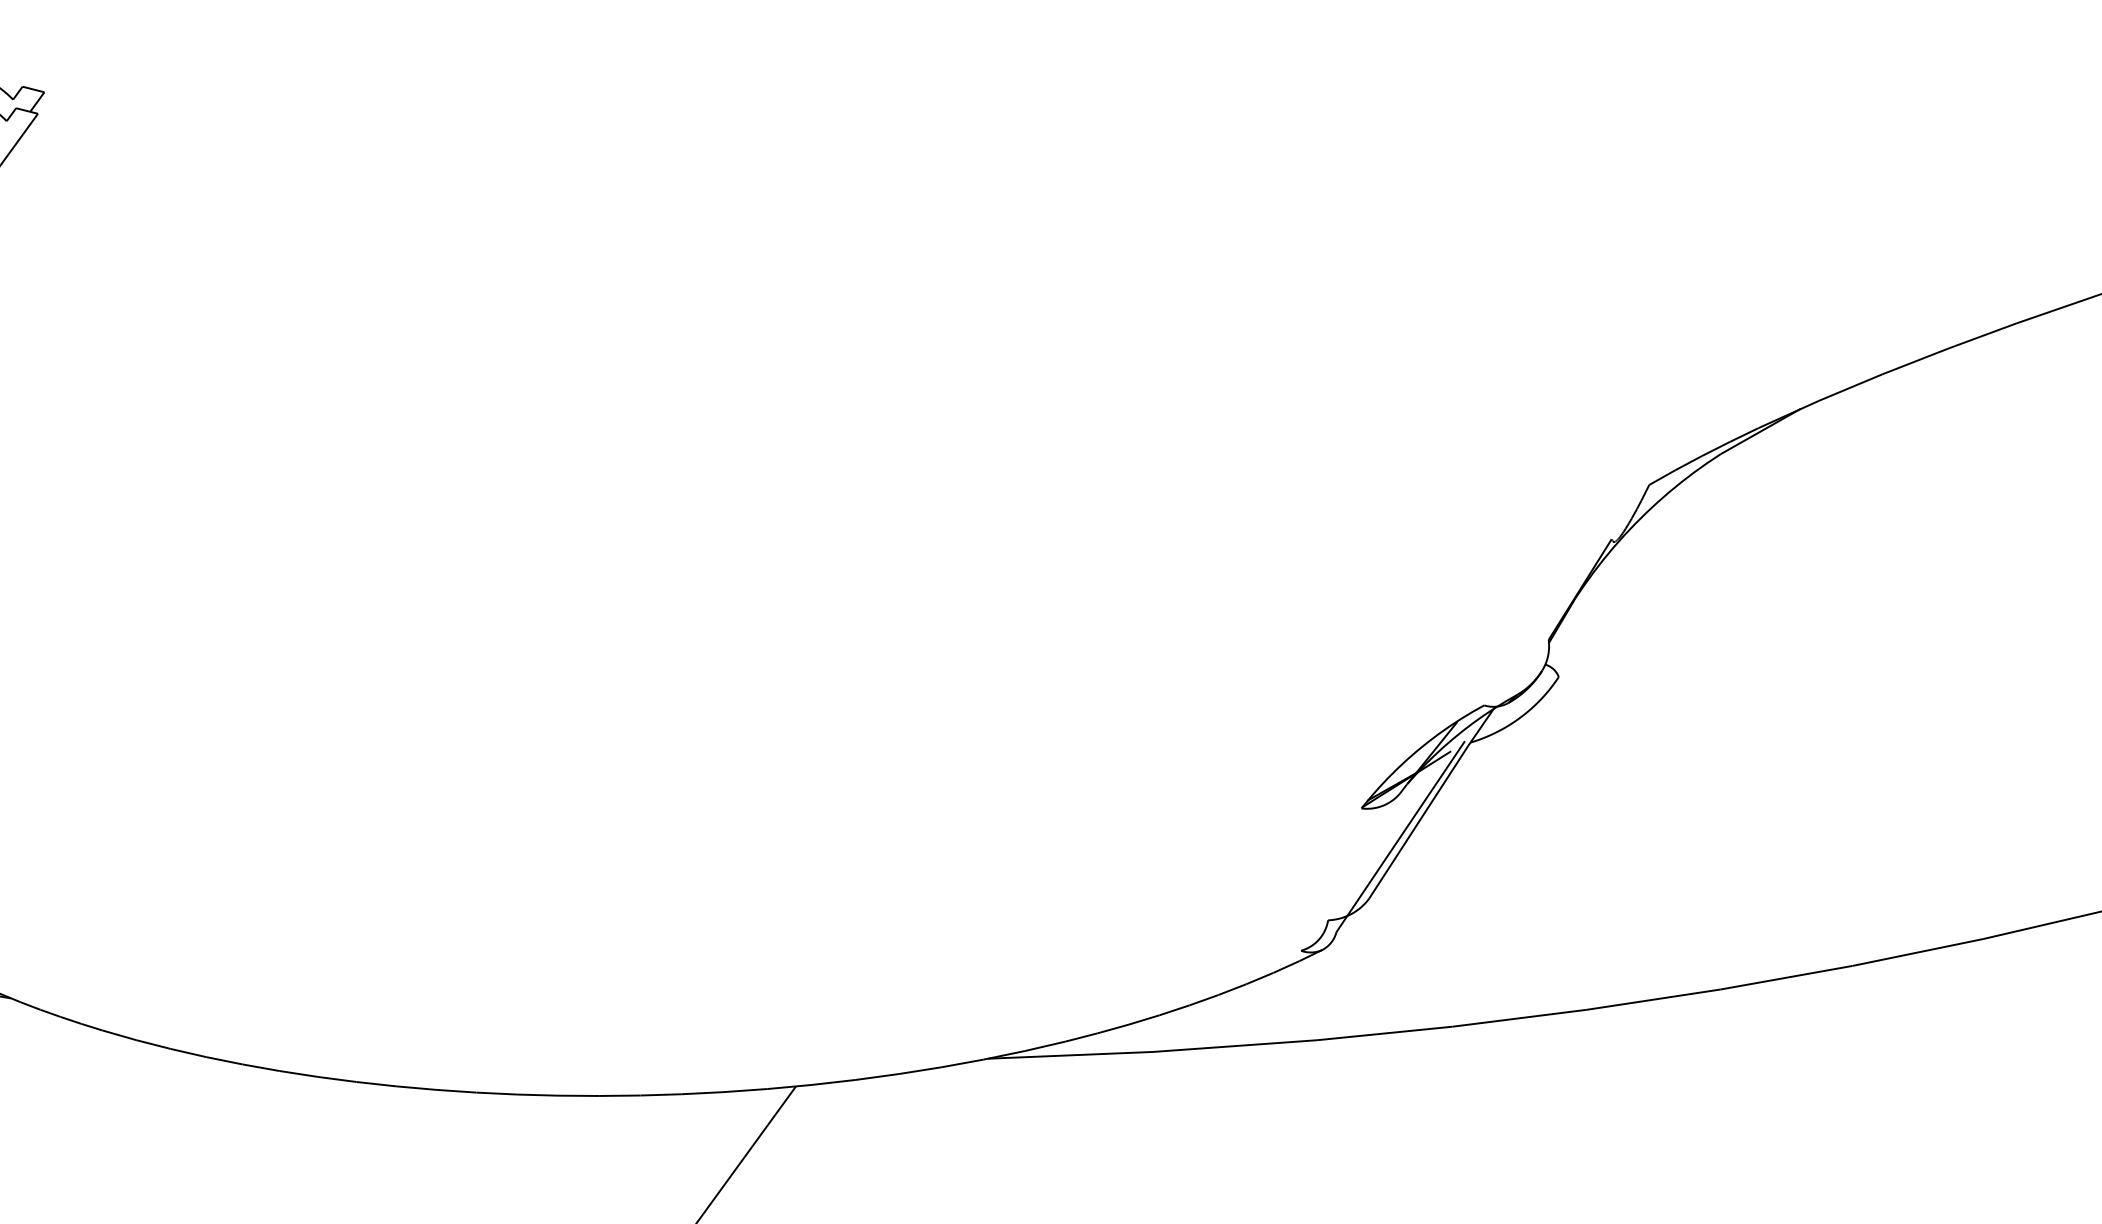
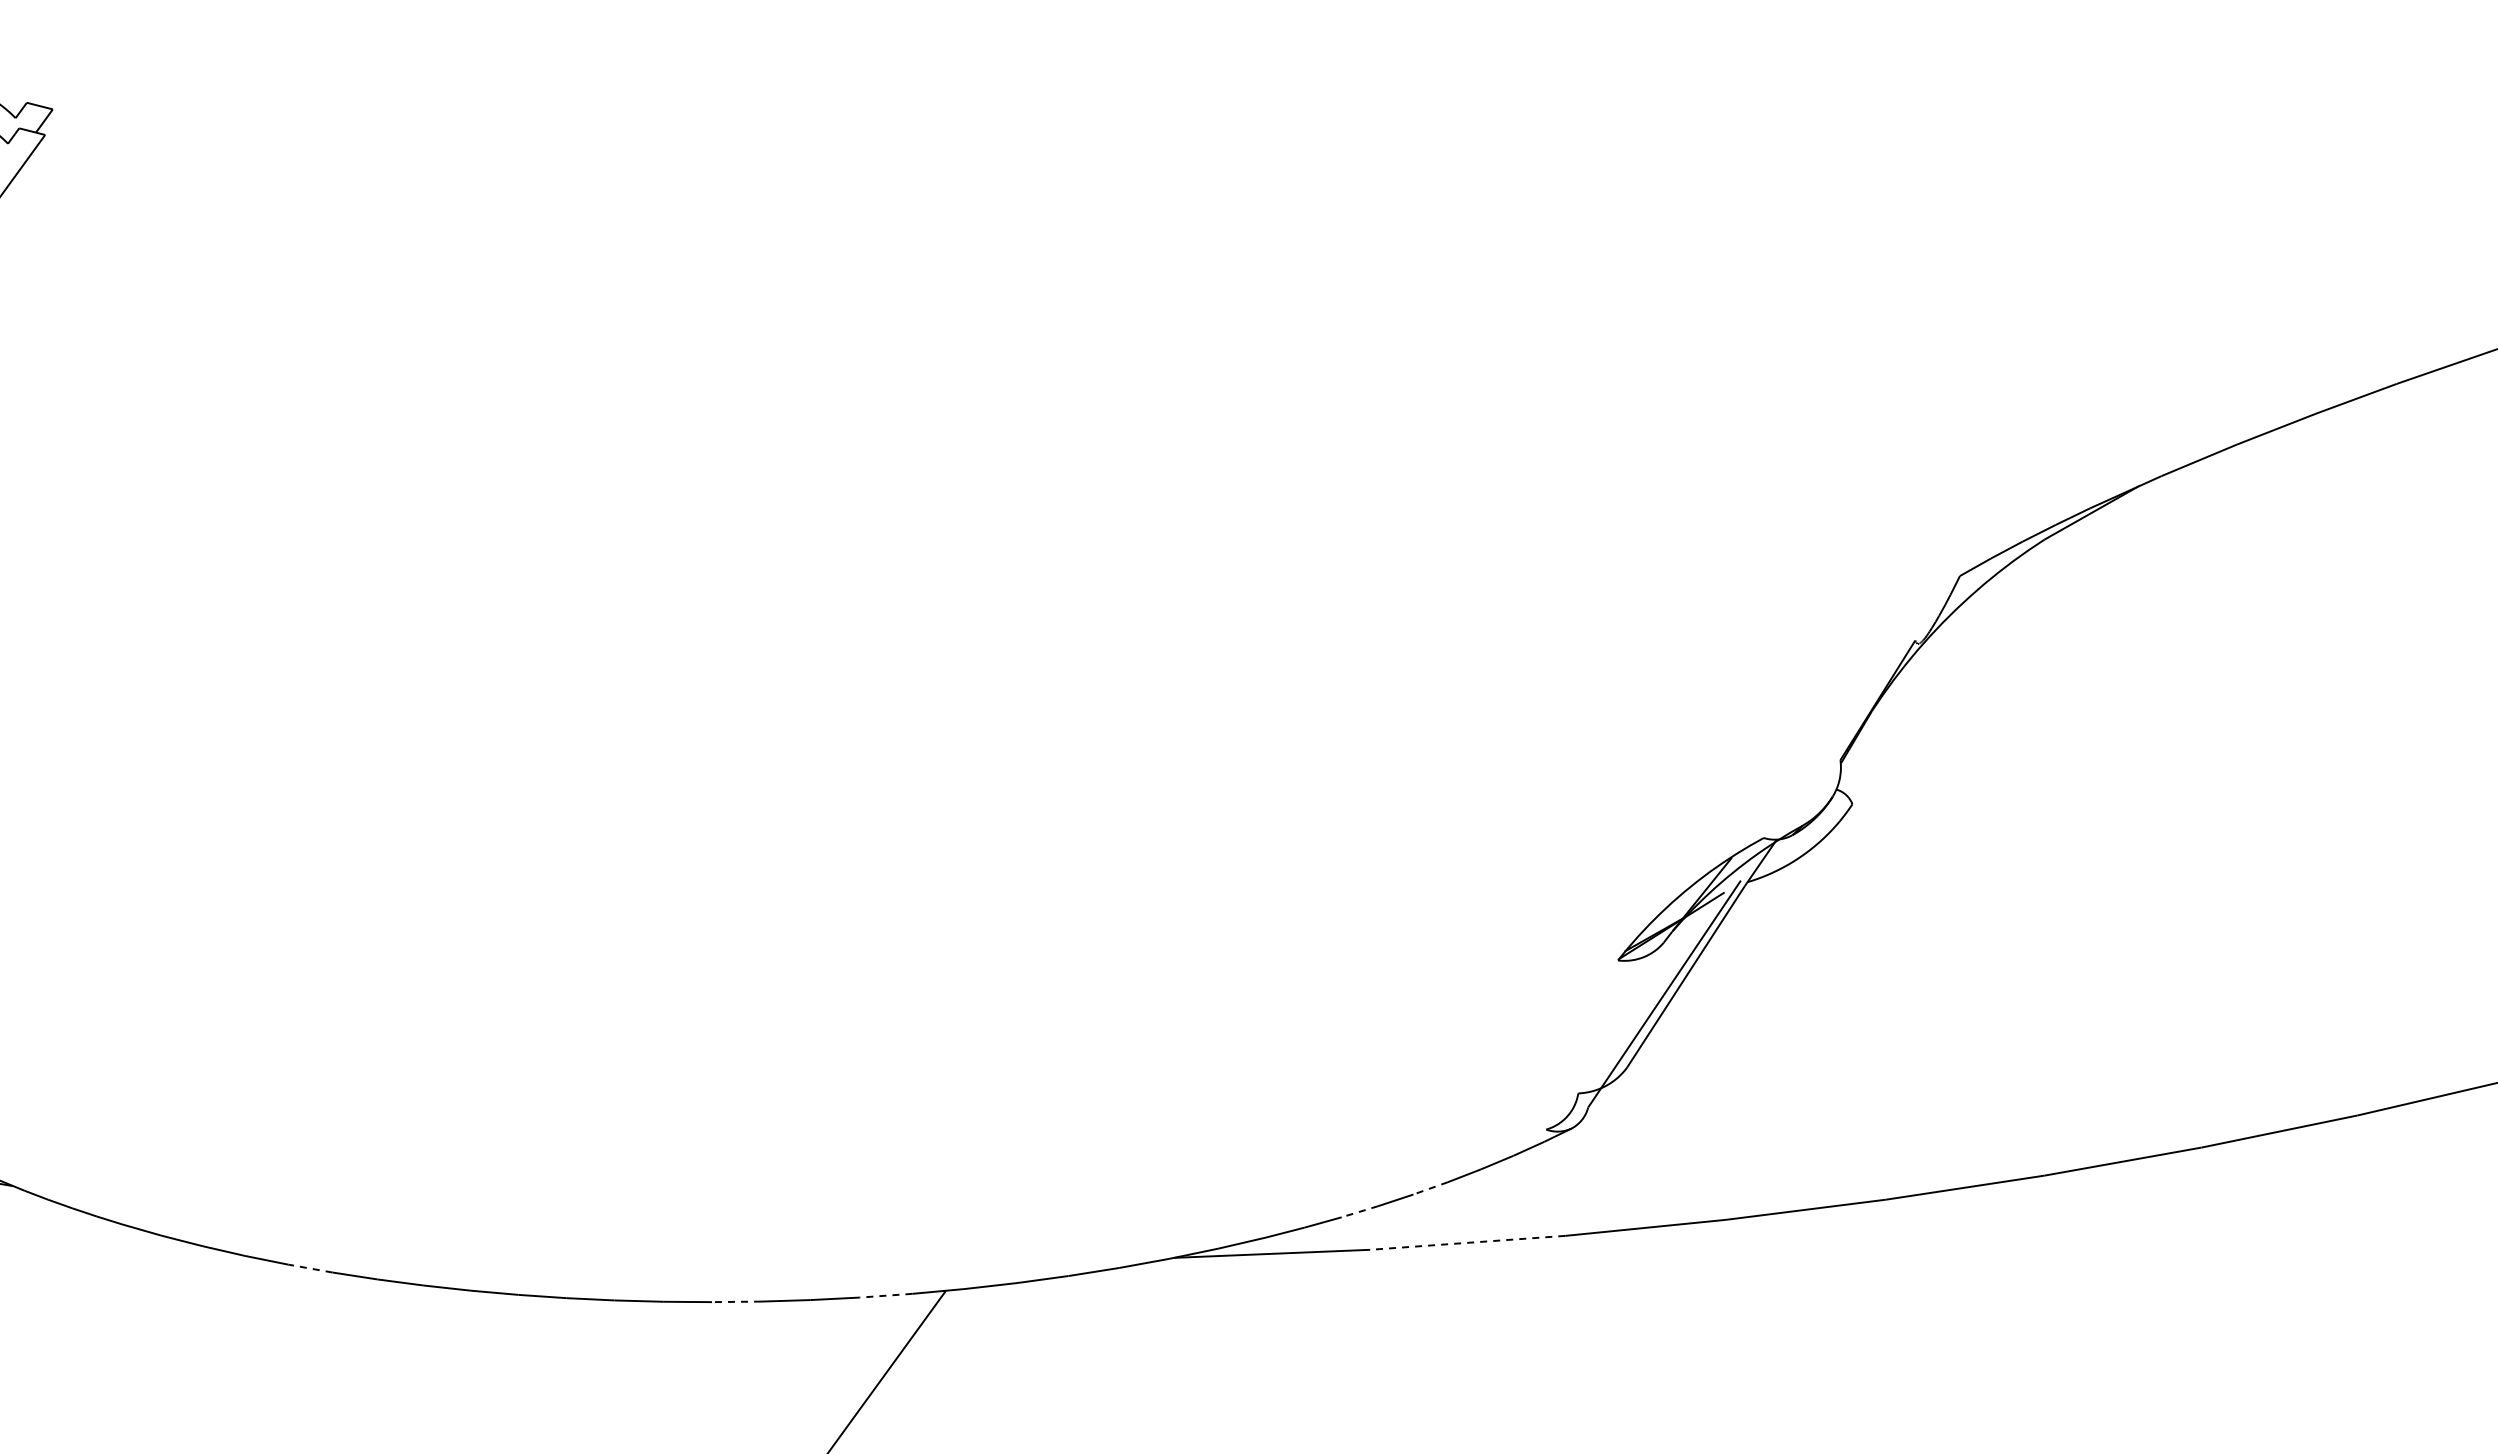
line: (1203, 1000) -> (1430, 1188), solid -> dashed
line: (1143, 1019) -> (1359, 1211), solid -> dashed
line: (1234, 1045) -> (1467, 1242), solid -> dashed
line: (260, 1067) -> (309, 1268), solid -> dashed
line: (745, 1090) -> (885, 1295), solid -> dashed
line: (619, 1095) -> (736, 1301), solid -> dashed

